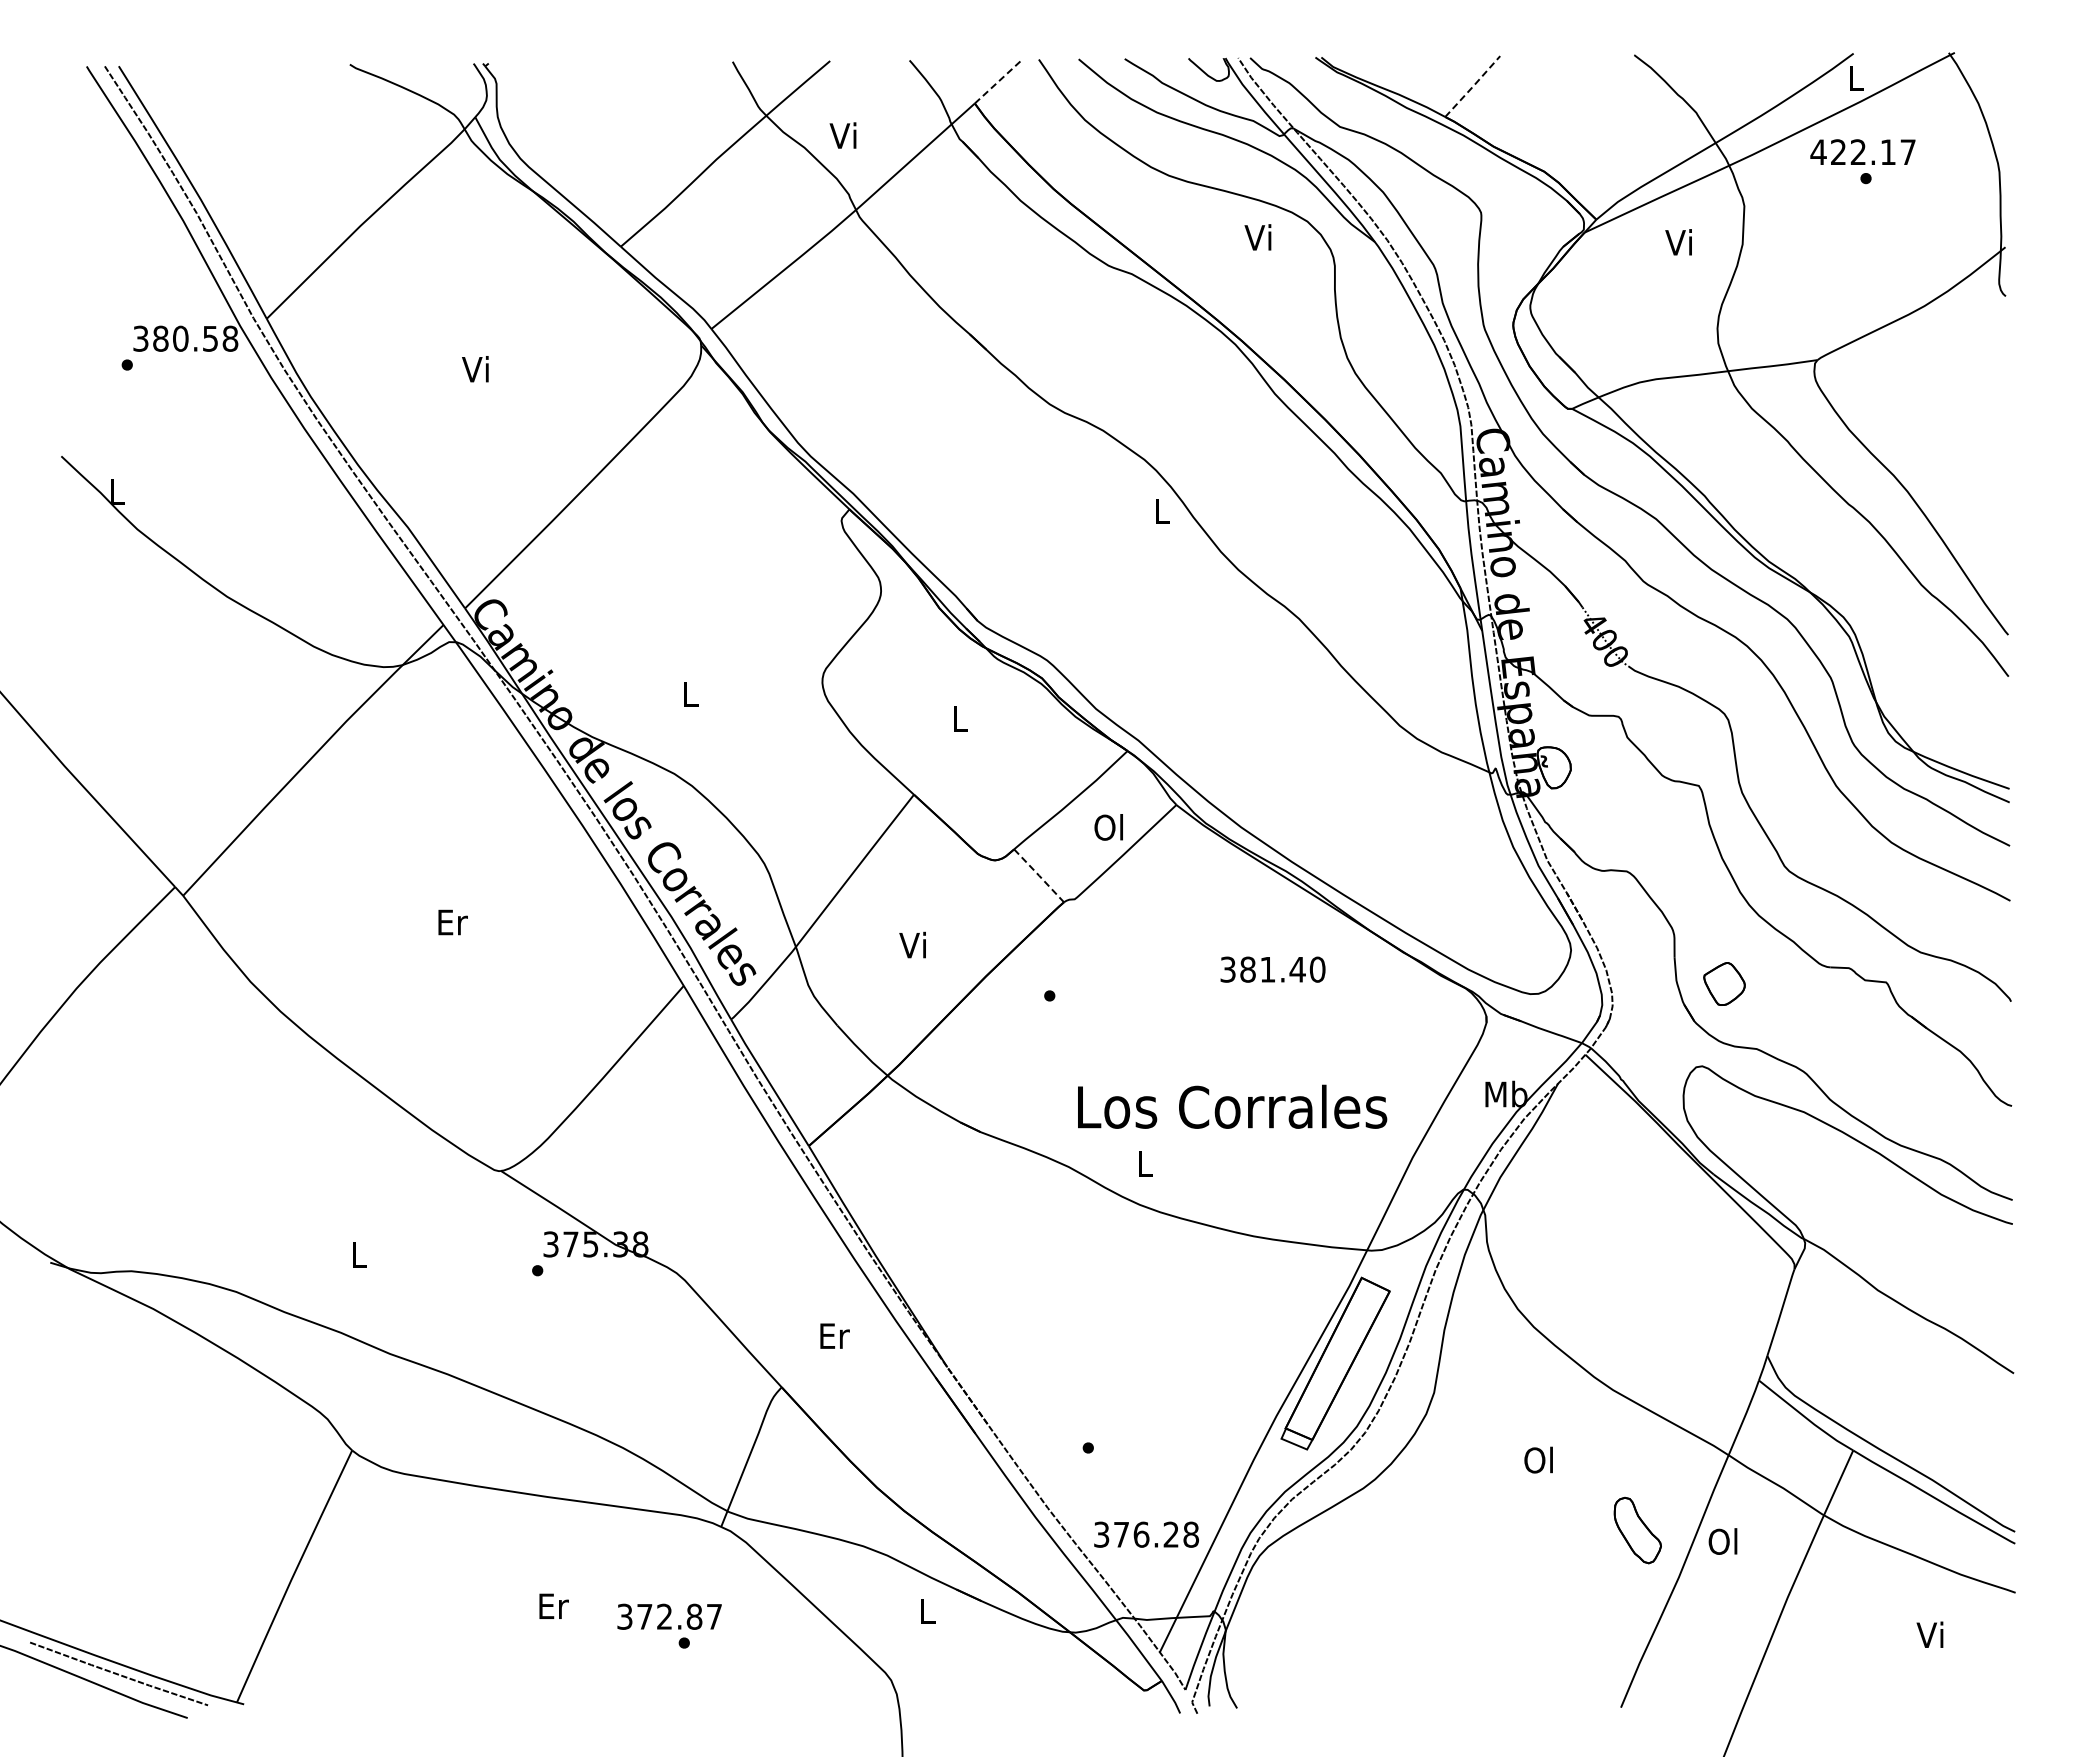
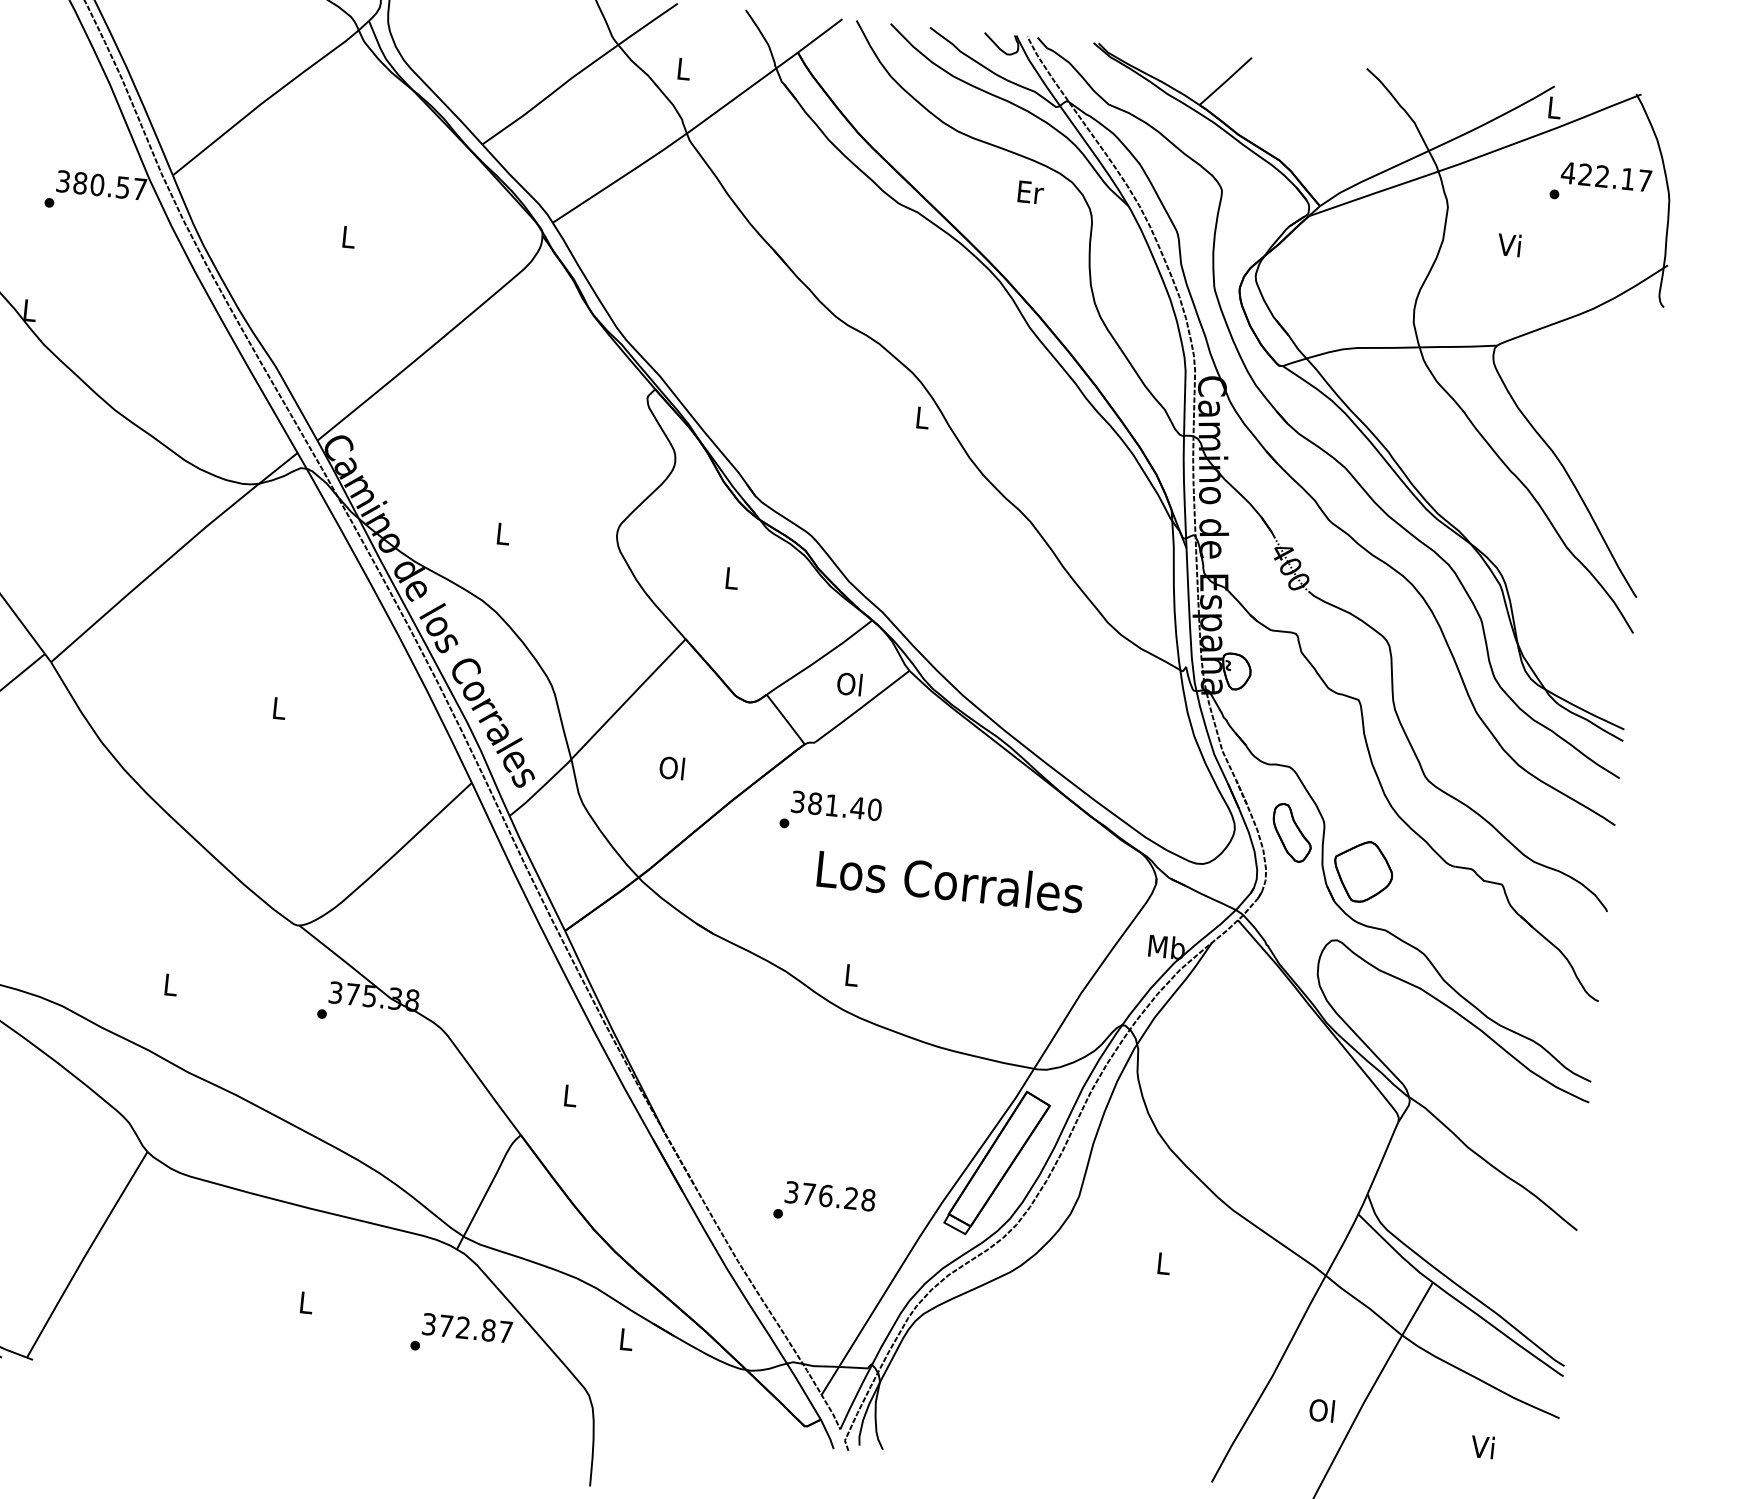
line: (998, 81) -> (820, 35), dashed -> solid
line: (1472, 87) -> (1225, 82), dashed -> solid
text: (842, 135) -> (681, 68), Vi -> L
text: (1862, 151) -> (1606, 176), moved
text: (1259, 237) -> (1030, 192), Vi -> Er
text: (1678, 242) -> (1509, 245), moved
text: (230, 338) -> (140, 189), 380.58 -> 380.57
text: (475, 369) -> (347, 236), Vi -> L
line: (1039, 875) -> (786, 719), dashed -> solid
text: (452, 922) -> (279, 708), Er -> L
text: (913, 944) -> (672, 767), Vi -> Ol
text: (1272, 969) -> (836, 805), moved
part: (1724, 983) -> (1363, 871), size x1.67
text: (1232, 1106) -> (950, 881), moved
text: (834, 1335) -> (570, 1095), Er -> L
text: (1538, 1459) -> (1162, 1262), Ol -> L
part: (1637, 1530) -> (1291, 832), moved
text: (1146, 1534) -> (830, 1196), moved
text: (1722, 1541) -> (1321, 1410), moved
text: (553, 1605) -> (306, 1302), Er -> L
text: (669, 1616) -> (467, 1327), moved

